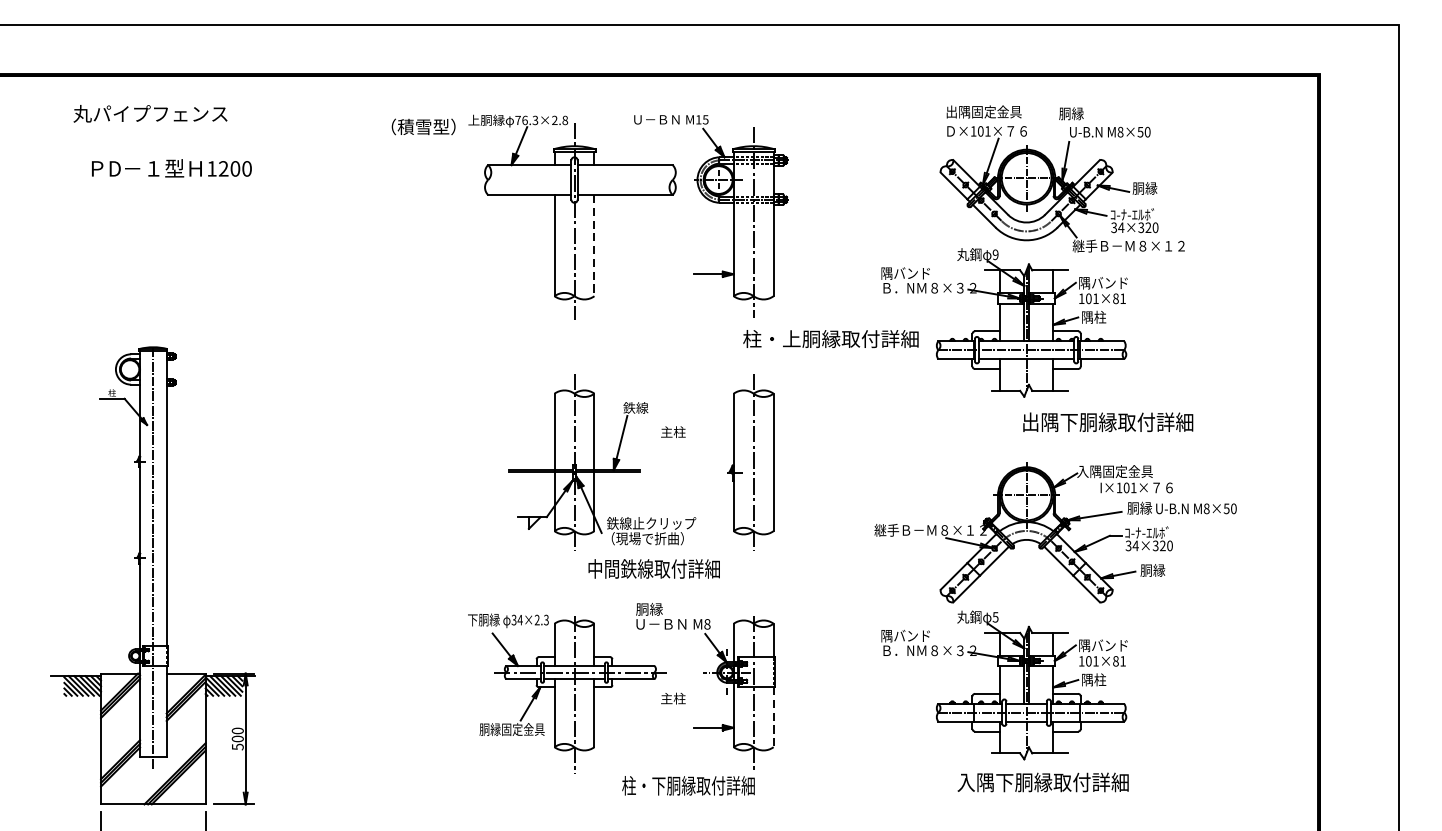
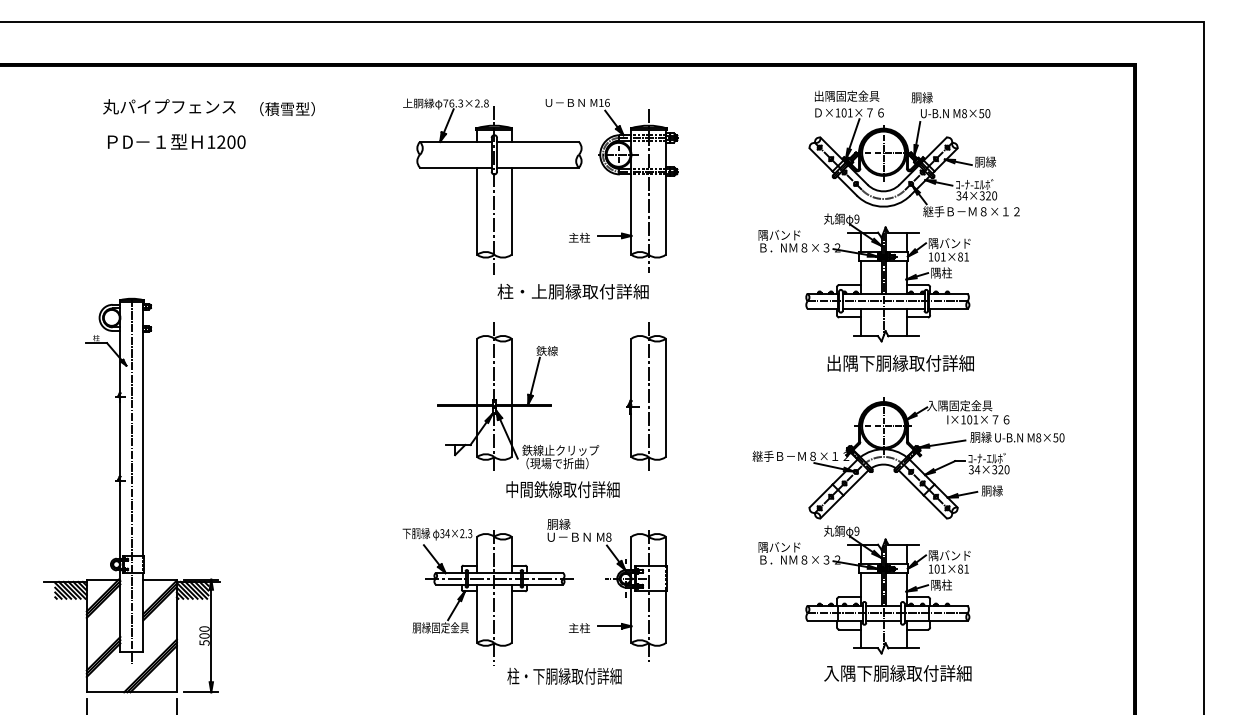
text: (150, 113) -> (169, 106), moved
text: (705, 119) -> (607, 102), M15 -> M16
text: (423, 127) -> (287, 109), moved
text: (171, 168) -> (176, 141), moved
line: (594, 245) -> (511, 211), dashed -> solid
text: (830, 338) -> (572, 291), moved
text: (1107, 422) -> (900, 363), moved
text: (673, 431) -> (579, 237), moved
text: (995, 616) -> (856, 530), 5 -> 9
text: (673, 698) -> (579, 628), moved
line: (773, 717) -> (665, 617), dashed -> solid
text: (688, 784) -> (564, 675), moved

